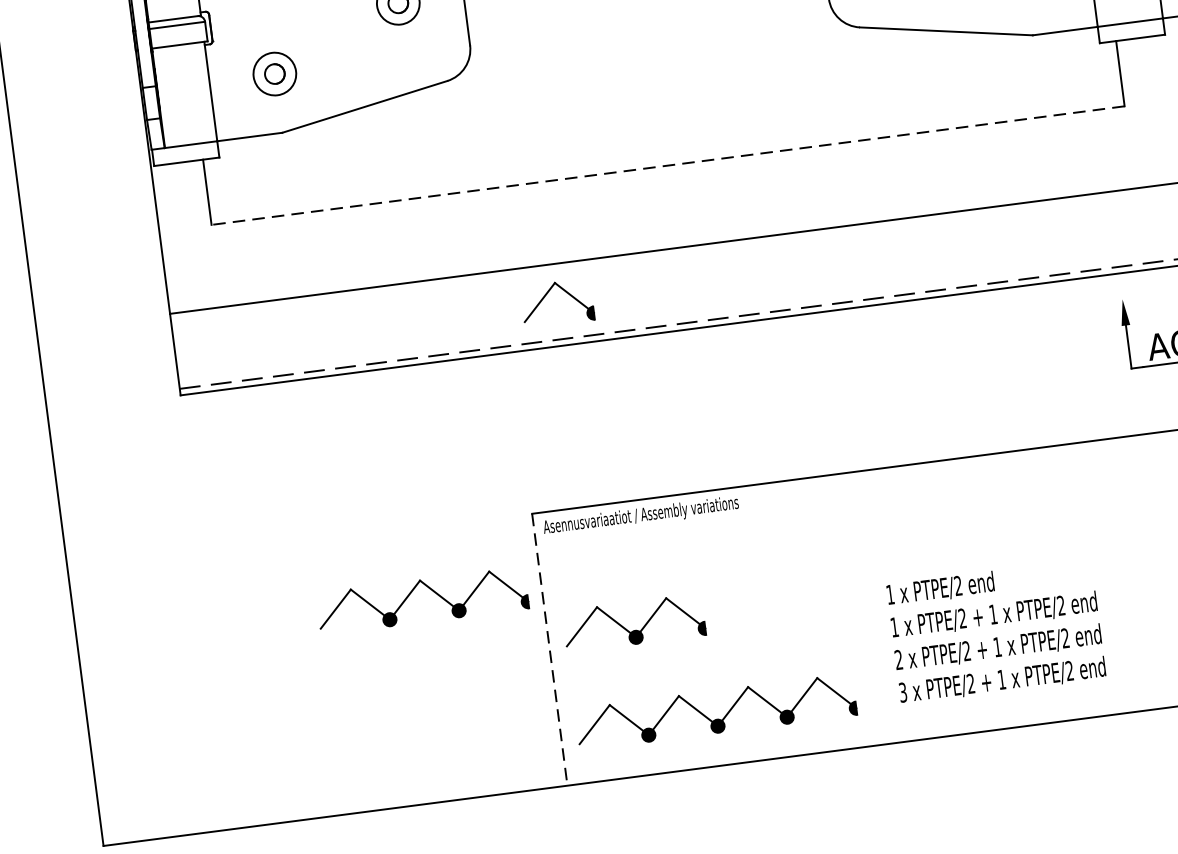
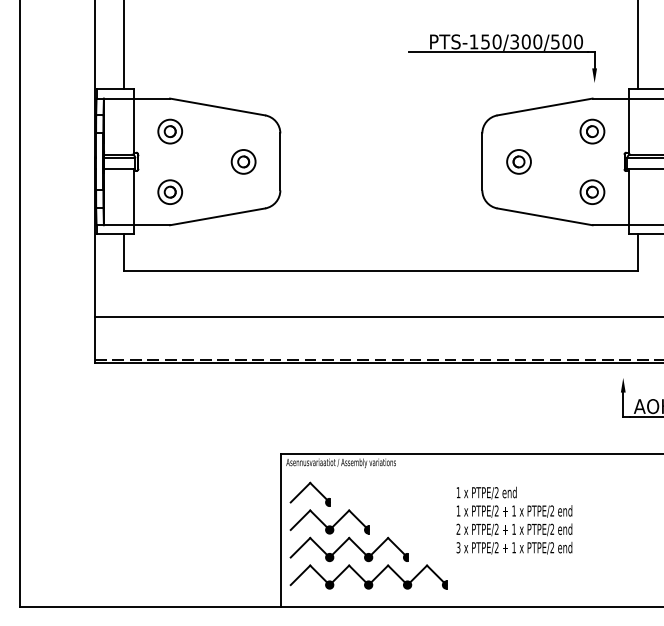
line: (668, 166) -> (381, 271), dashed -> solid
part: (556, 301) -> (309, 493), moved
part: (413, 593) -> (344, 544), moved
text: (996, 631) -> (514, 520), moved
line: (550, 649) -> (281, 530), dashed -> solid

